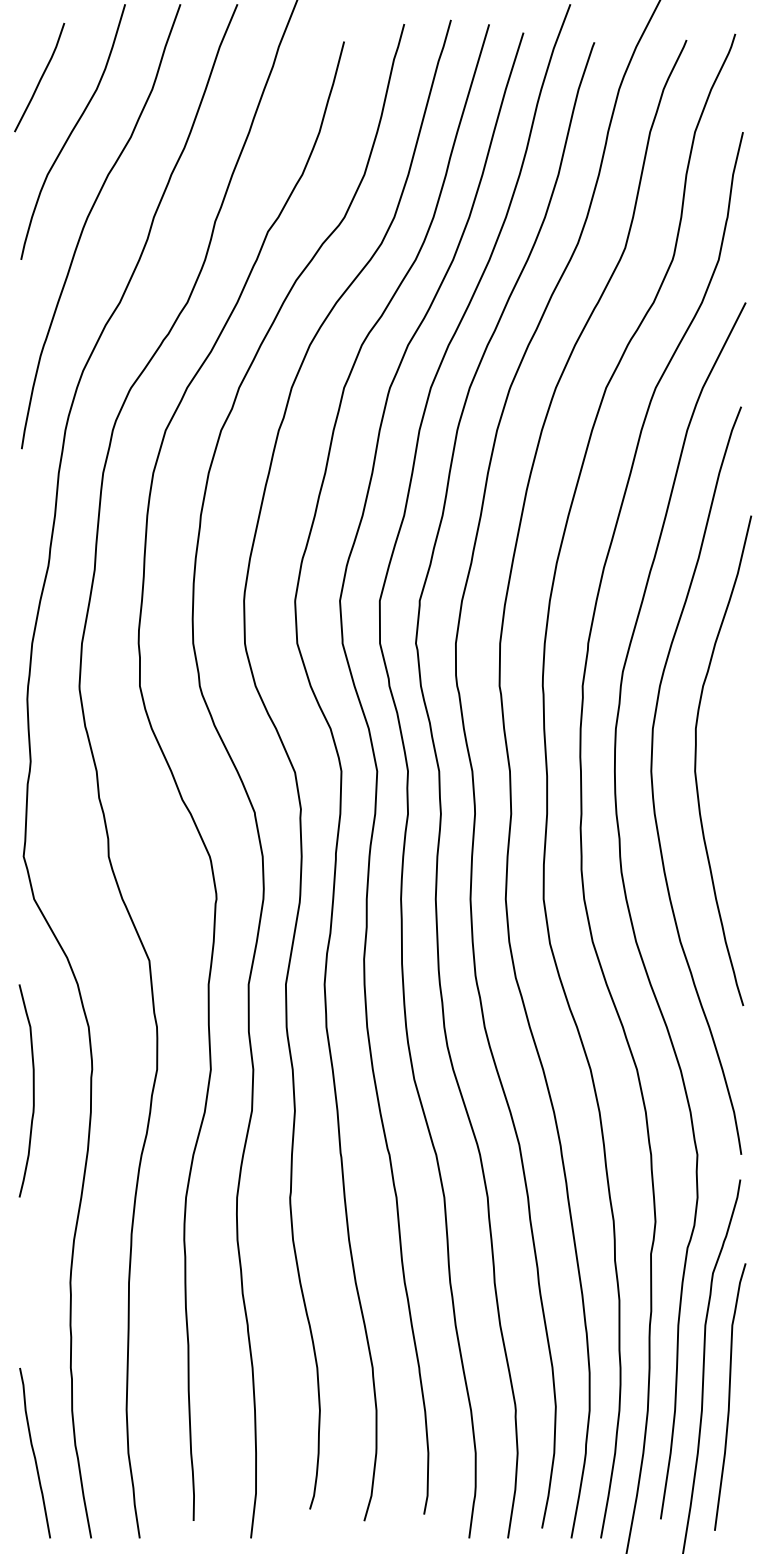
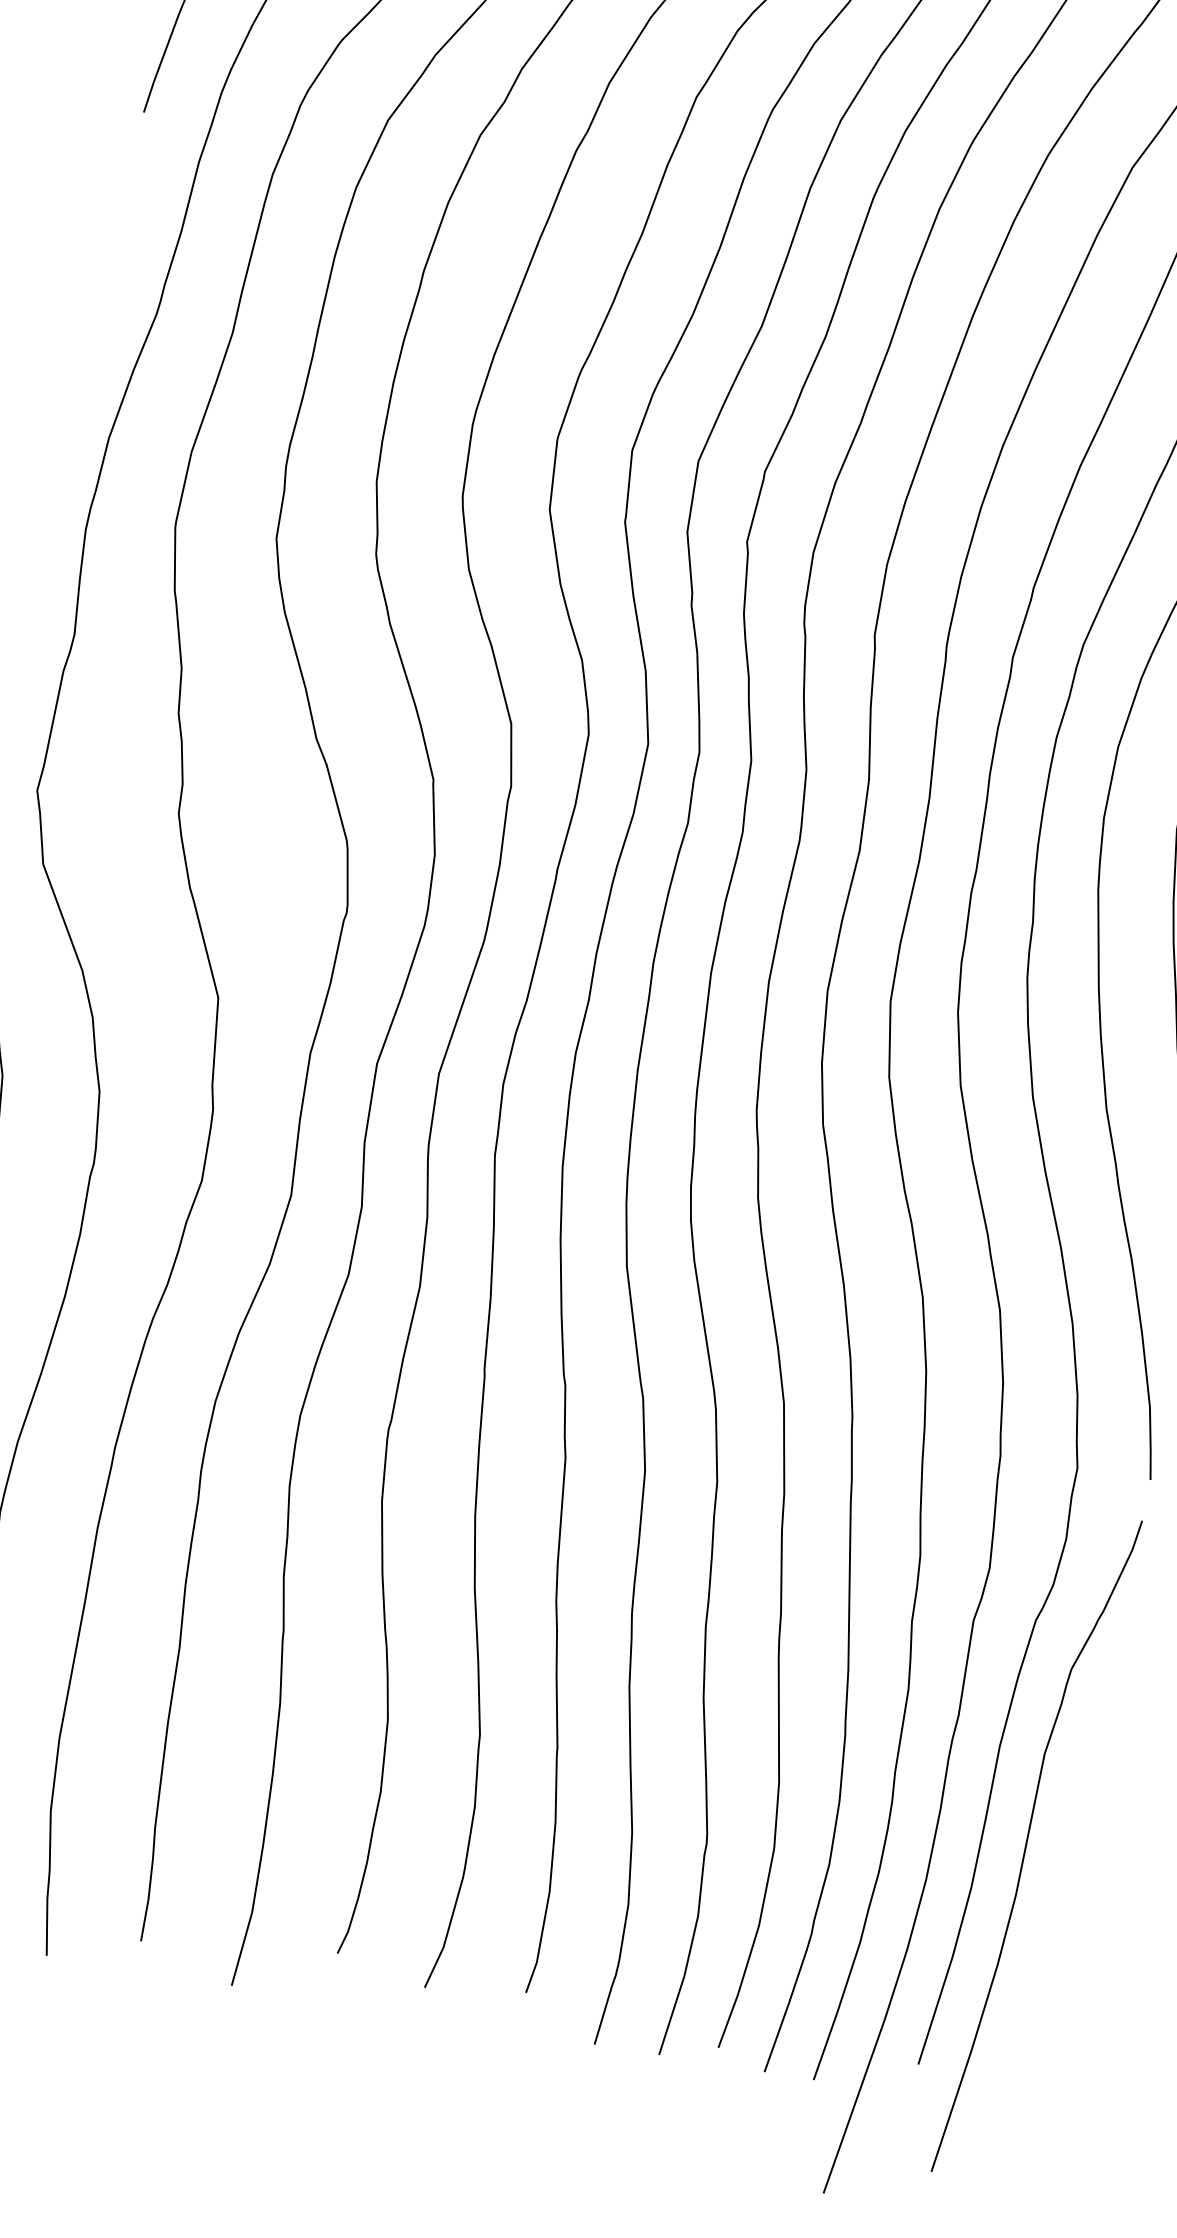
curve: (730, 1396) -> (1067, 1878), removed

